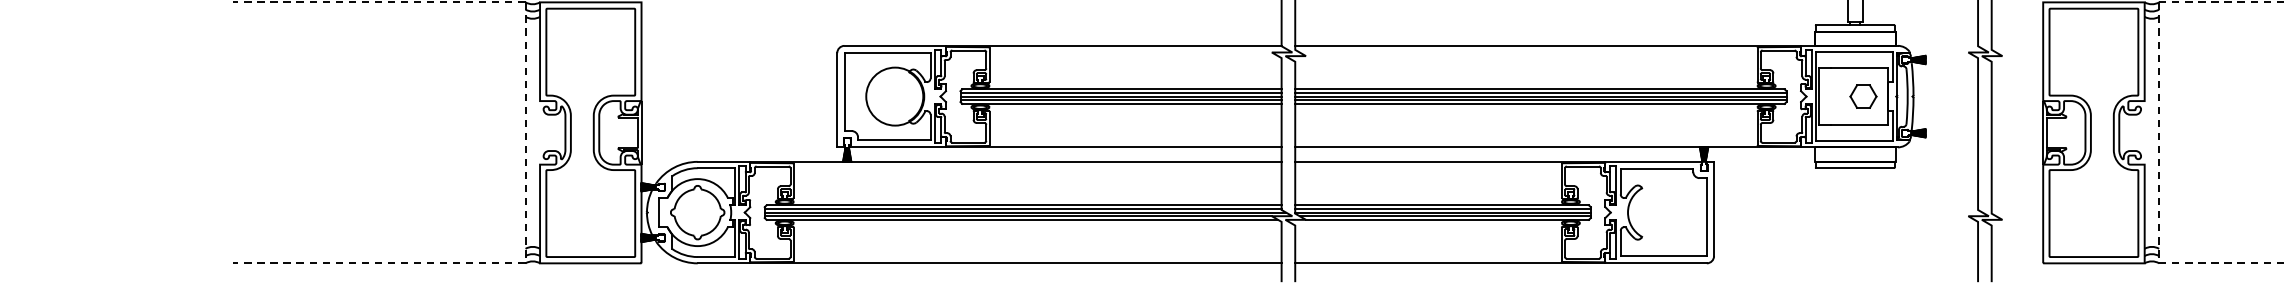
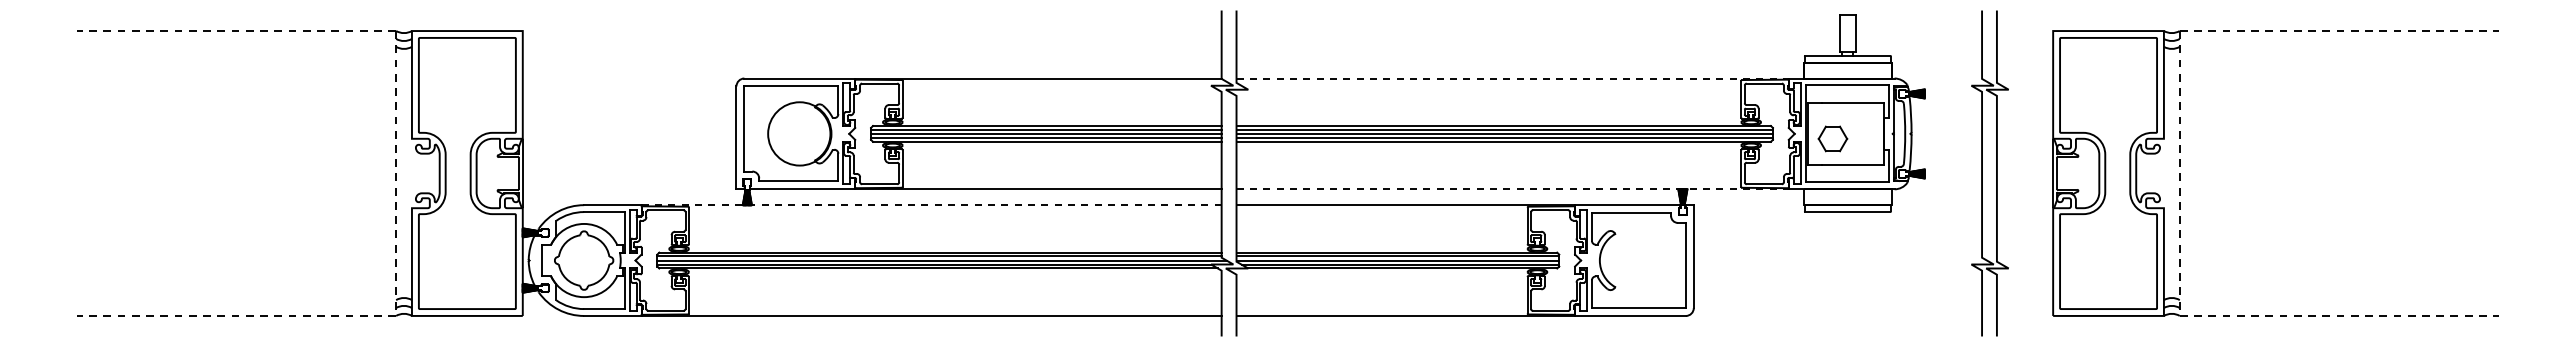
line: (1548, 45) -> (1513, 78), solid -> dashed
part: (1863, 96) -> (1832, 138), moved
line: (1548, 147) -> (1513, 189), solid -> dashed
line: (1016, 162) -> (932, 205), solid -> dashed

